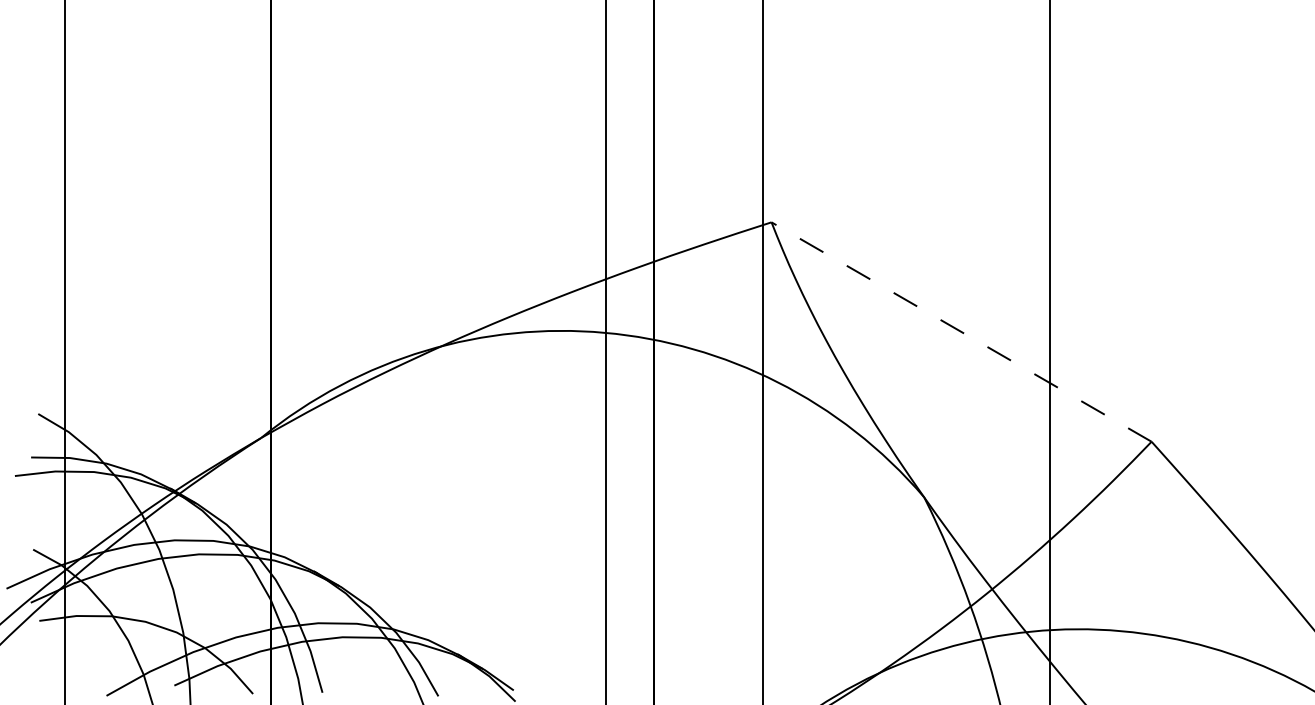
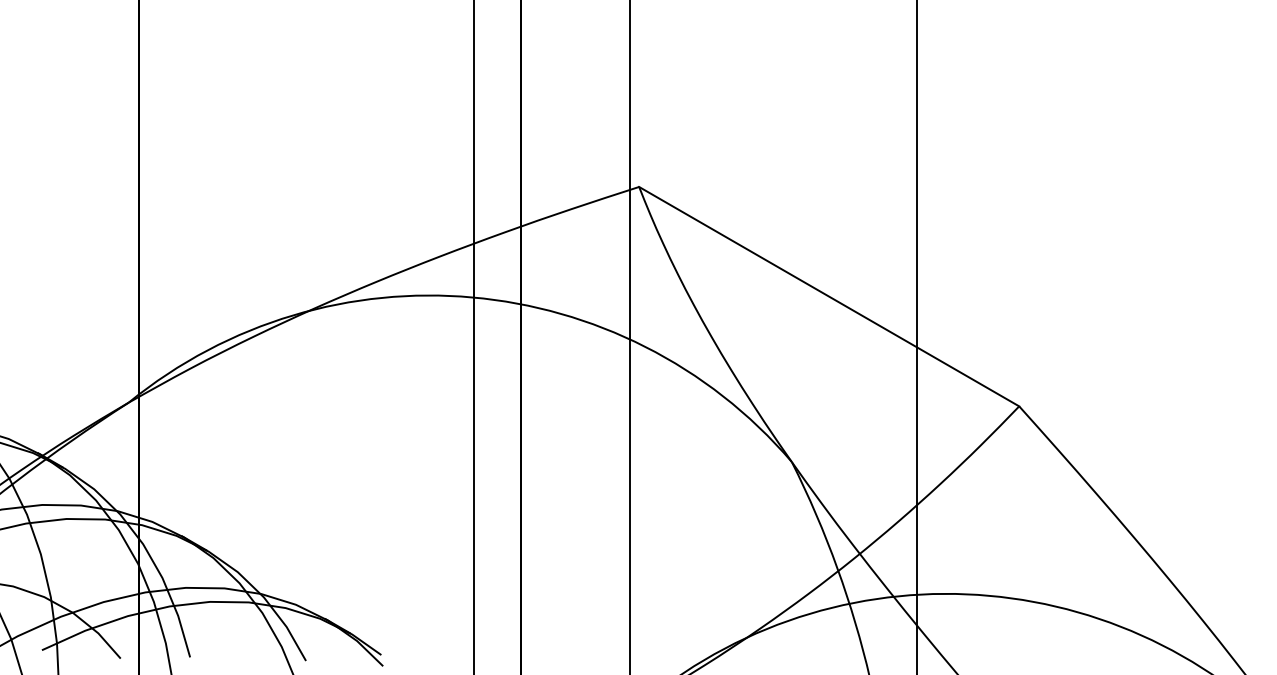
line: (961, 331) -> (829, 296), dashed -> solid

